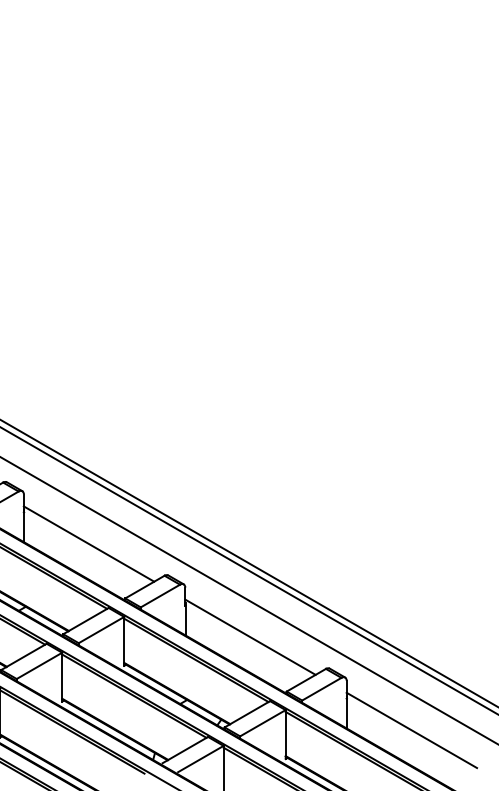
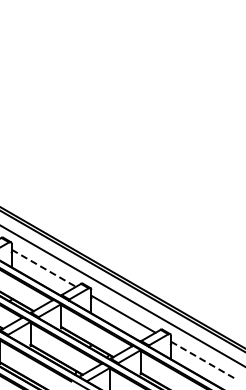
line: (90, 544) -> (44, 268), solid -> dashed
line: (412, 731) -> (203, 360), solid -> dashed

